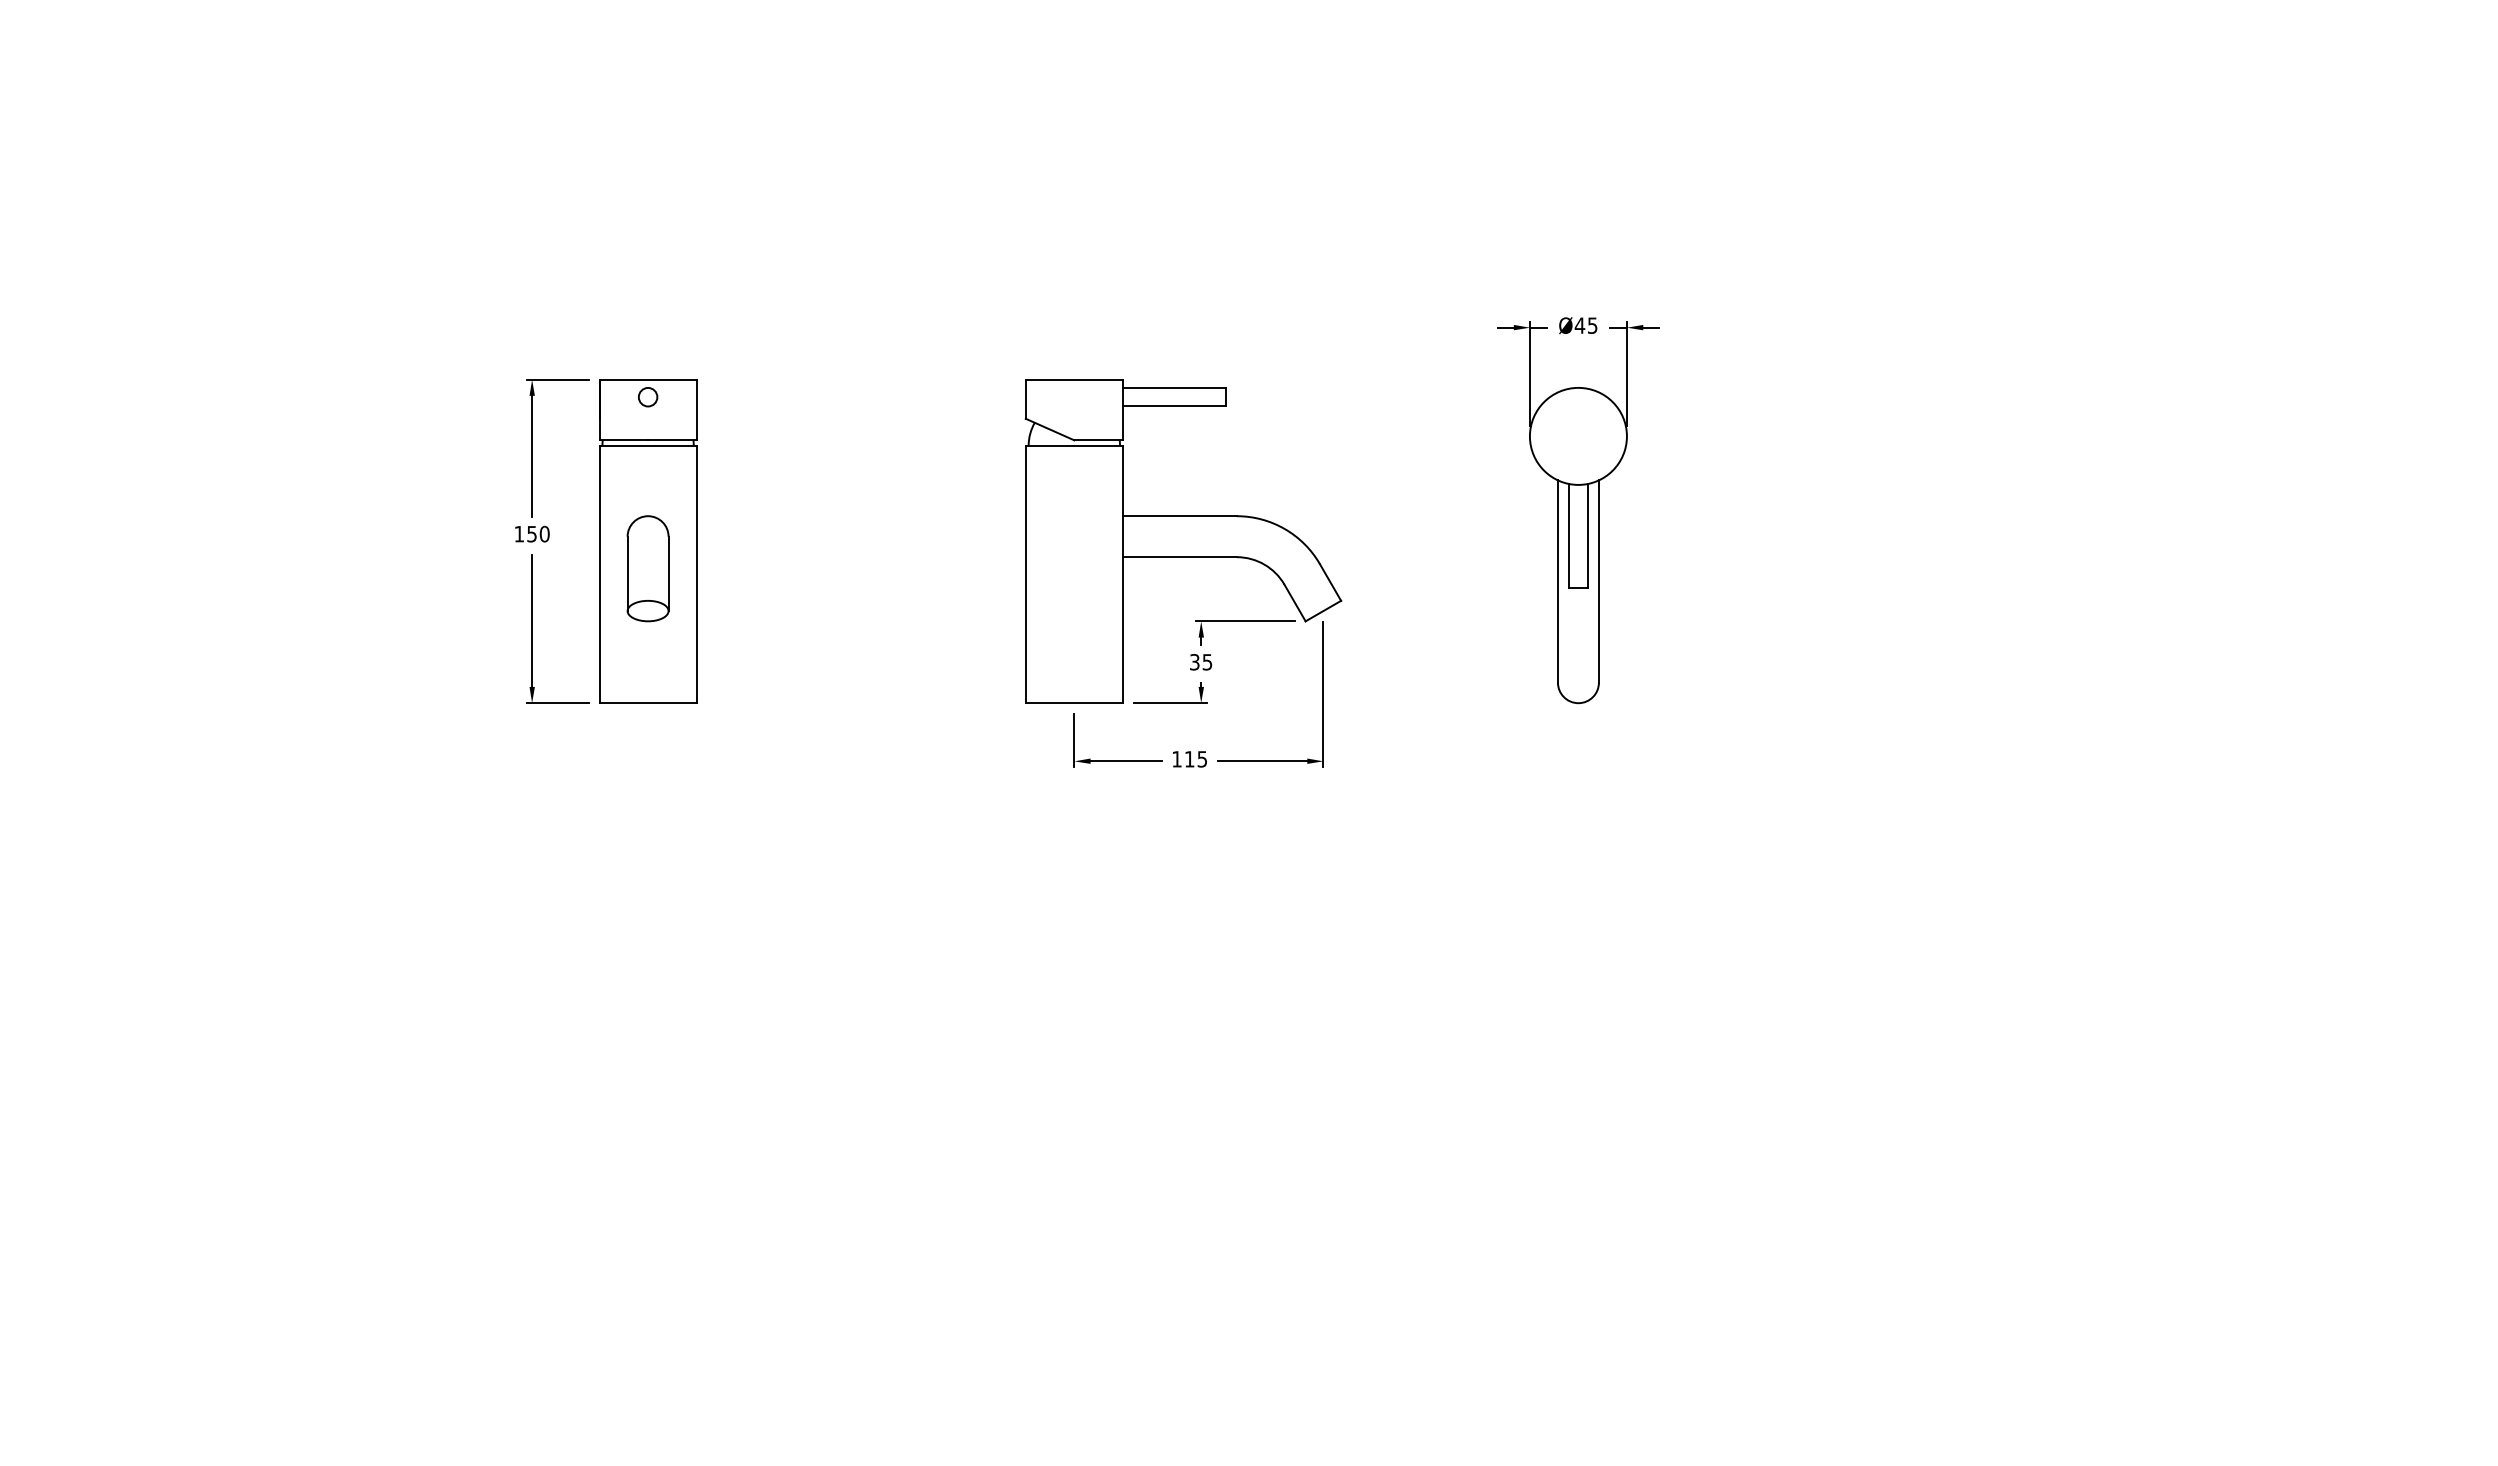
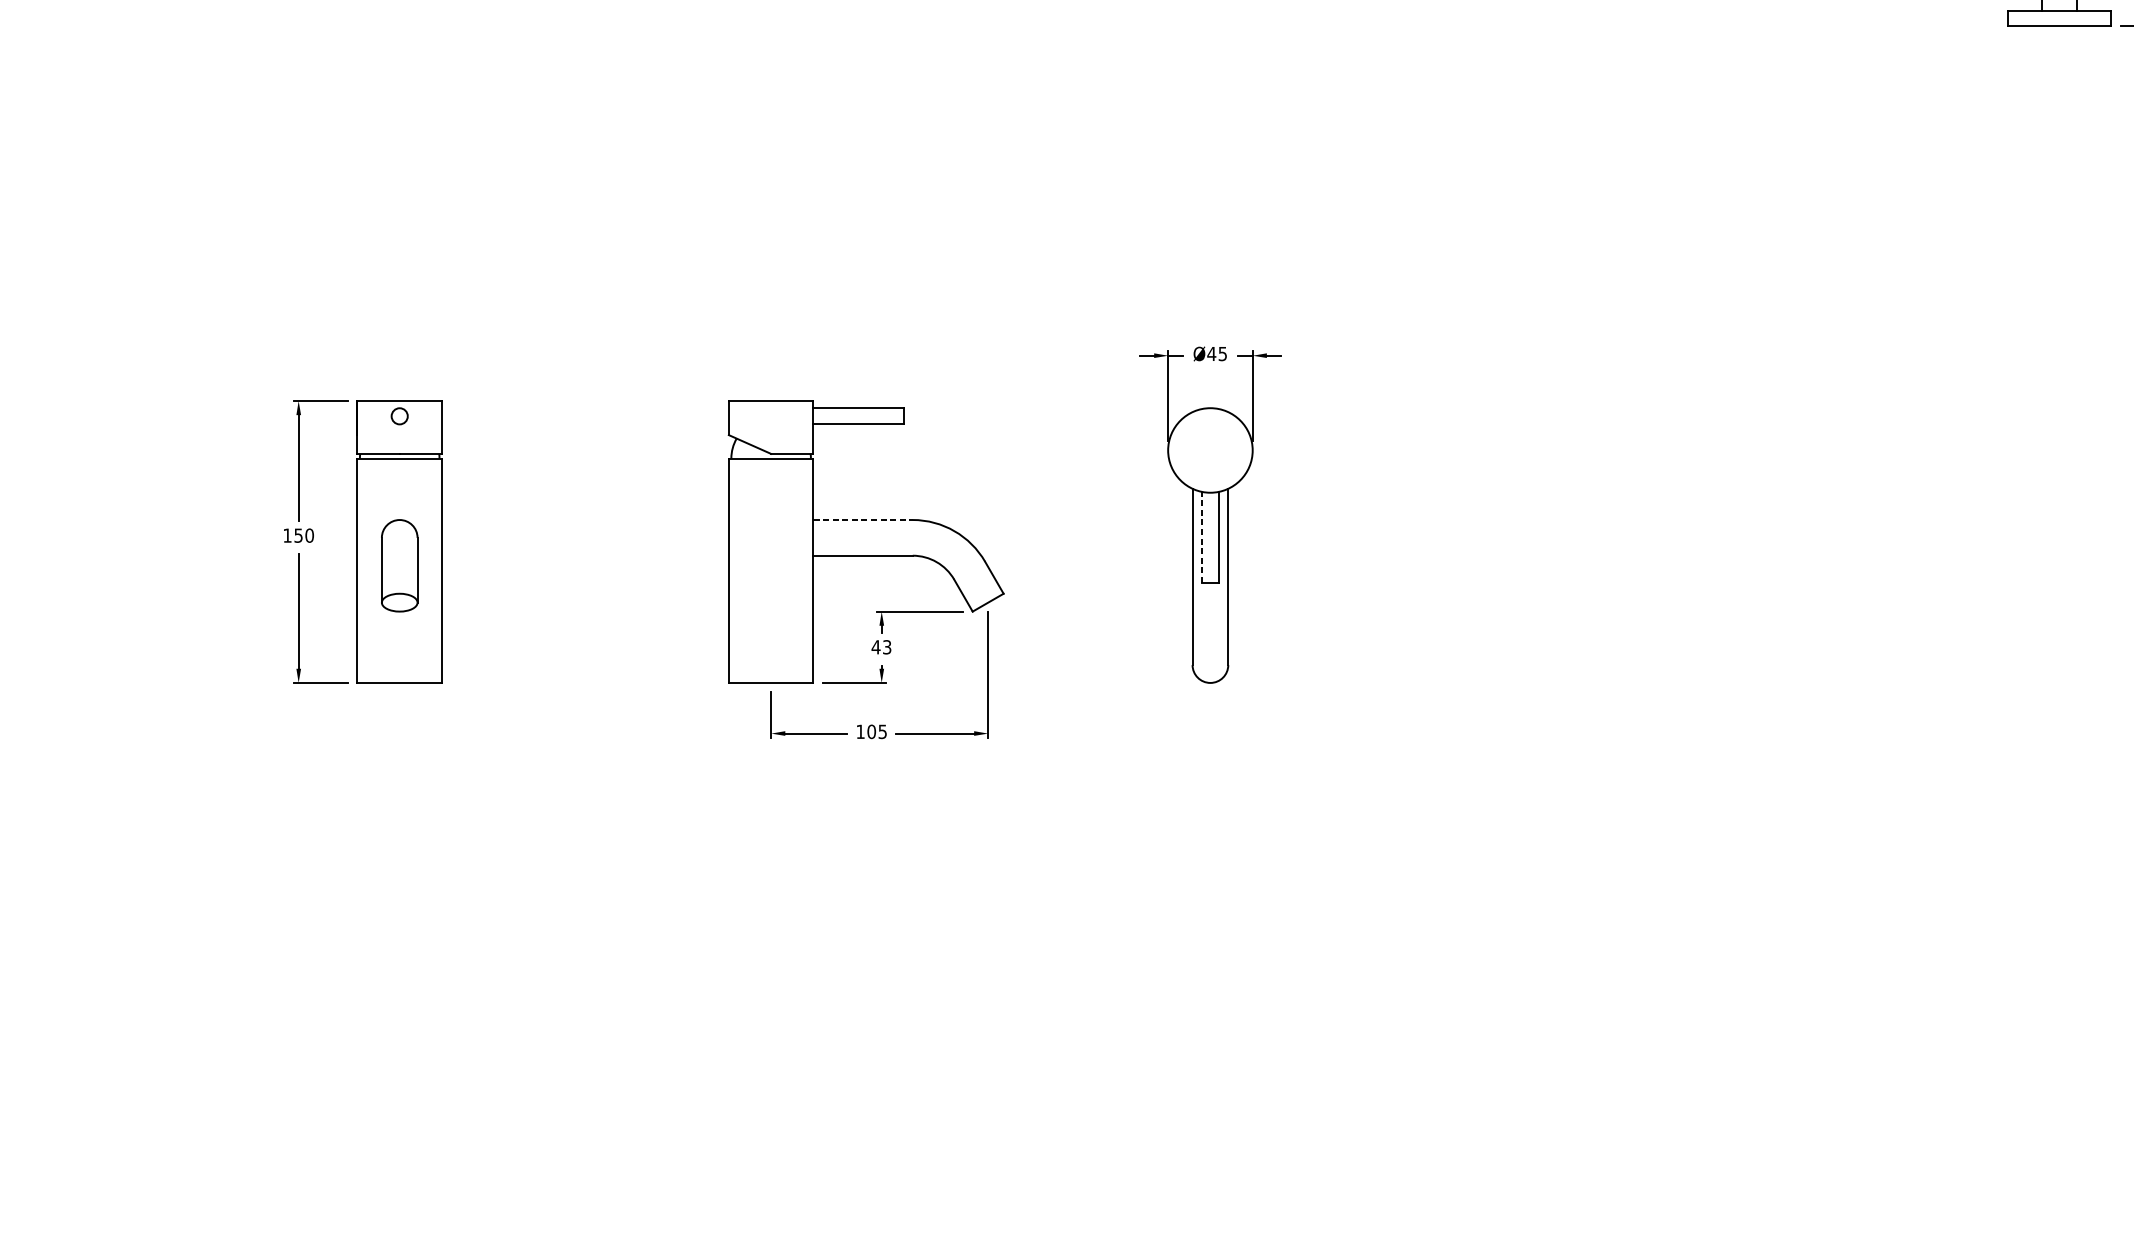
line: (1180, 516) -> (863, 520), solid -> dashed
line: (1569, 535) -> (1202, 536), solid -> dashed
text: (1200, 662) -> (881, 647), 35 -> 43
text: (1189, 759) -> (871, 732), 115 -> 105

